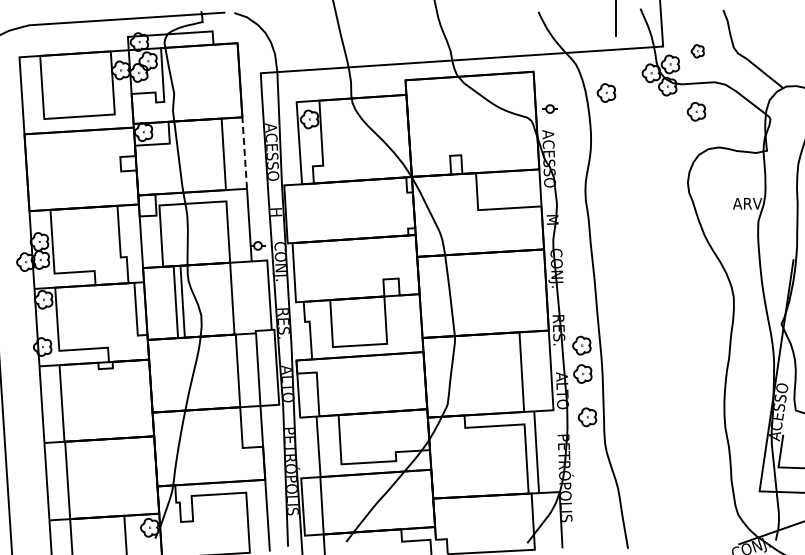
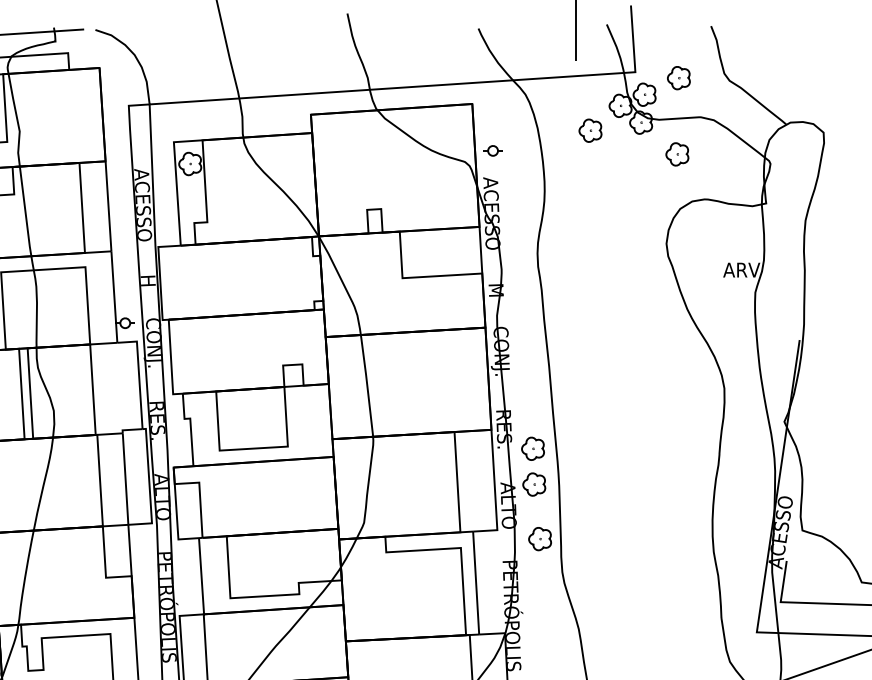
part: (697, 51) -> (678, 78), size x1.43
part: (606, 92) -> (590, 130), moved
line: (244, 153) -> (108, 206), dashed -> solid

